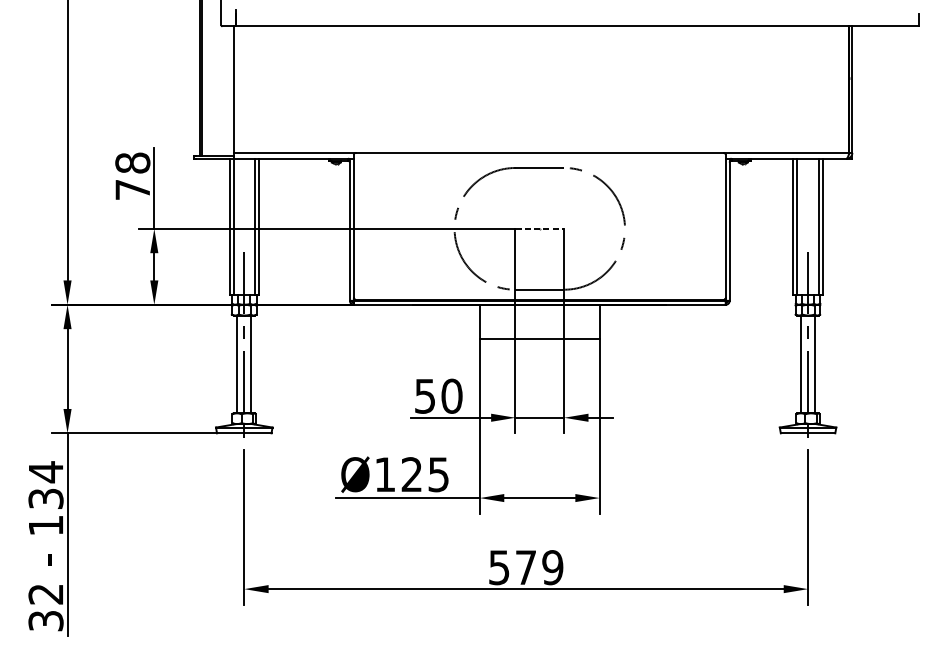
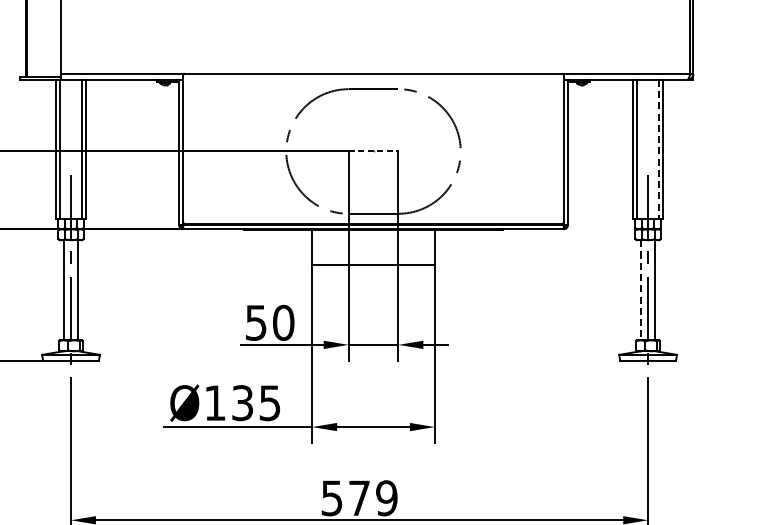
line: (818, 227) -> (658, 150), solid -> dashed
line: (801, 364) -> (641, 290), solid -> dashed
text: (411, 474) -> (242, 402), Ø125 -> Ø135

